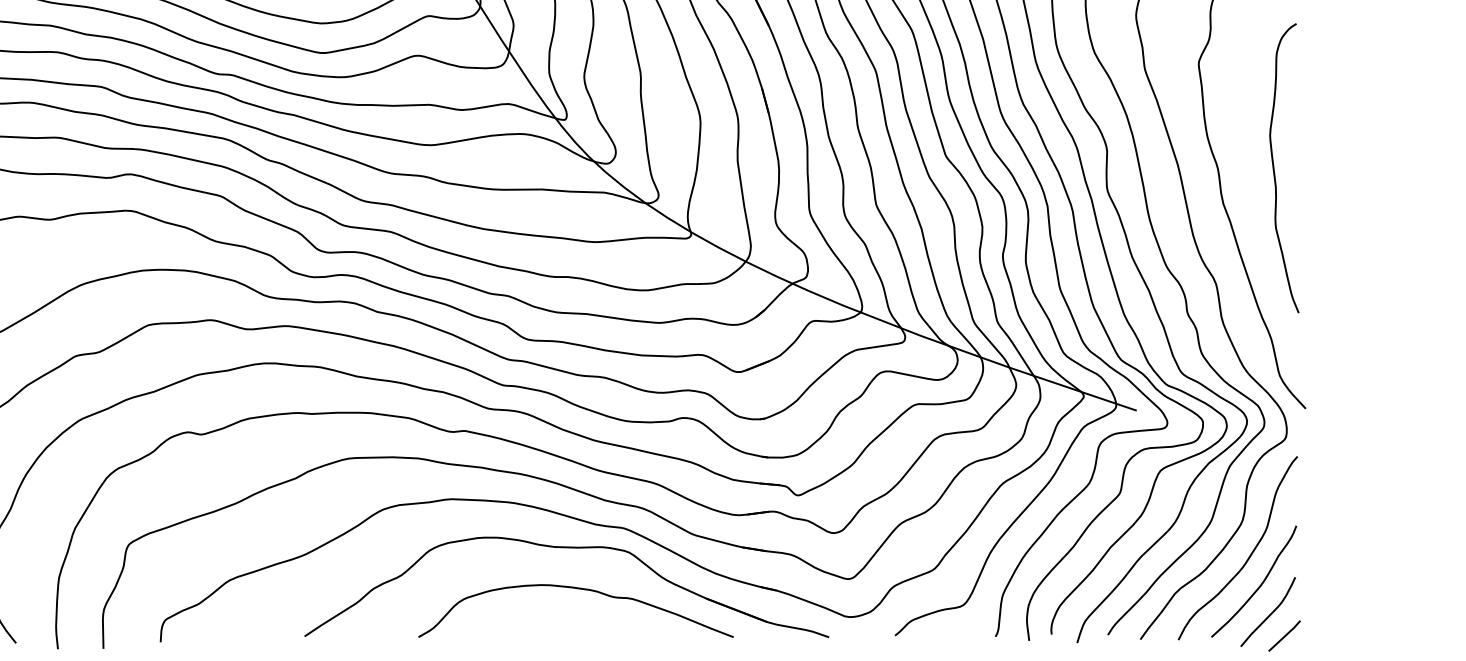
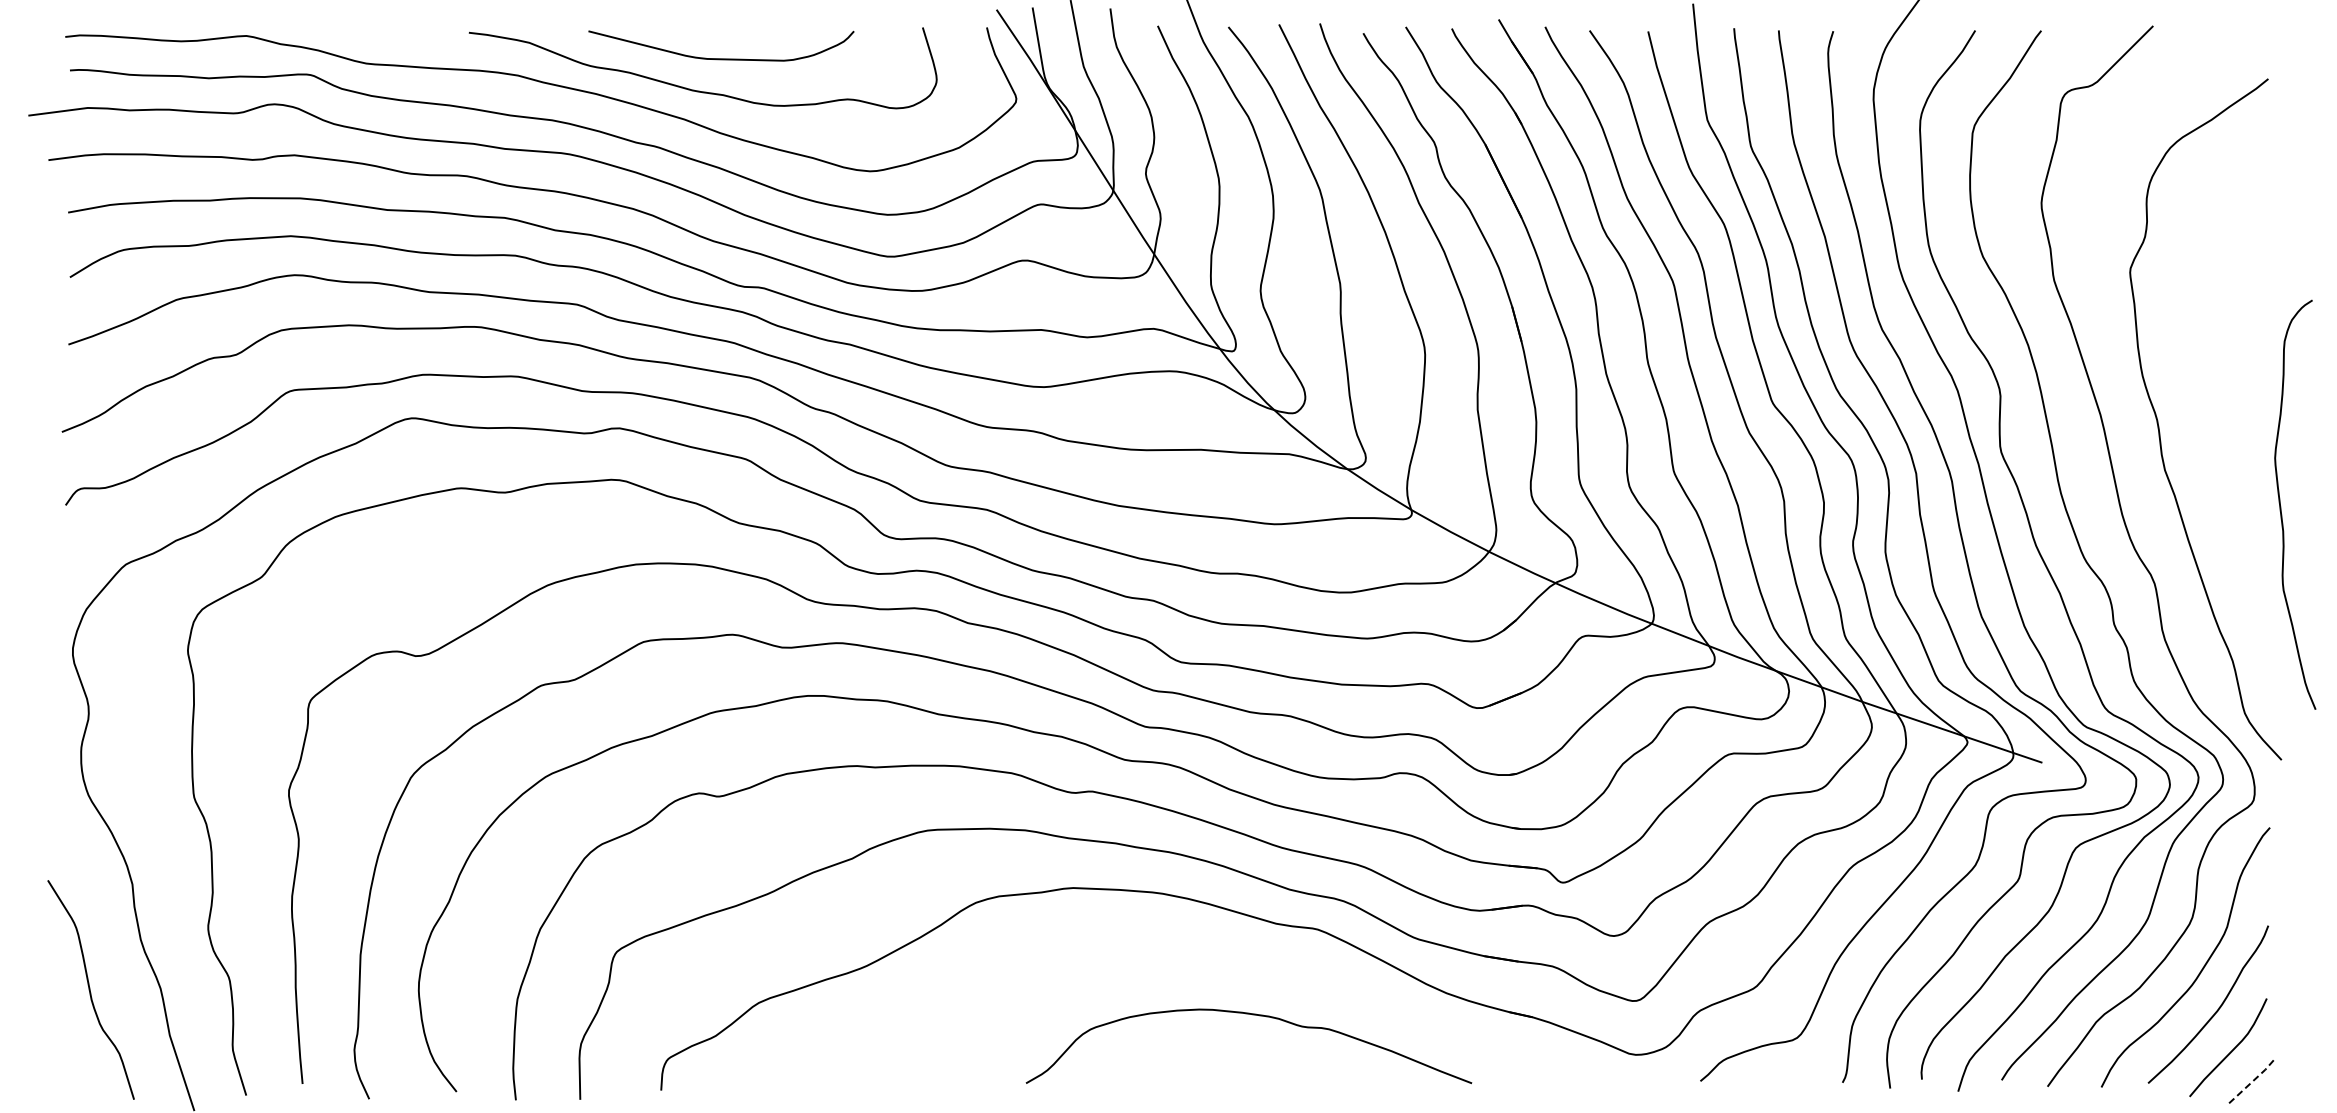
curve: (1274, 169) -> (2281, 506), moved
part: (566, 548) -> (1235, 957), removed
line: (1285, 635) -> (2253, 1081), solid -> dashed

